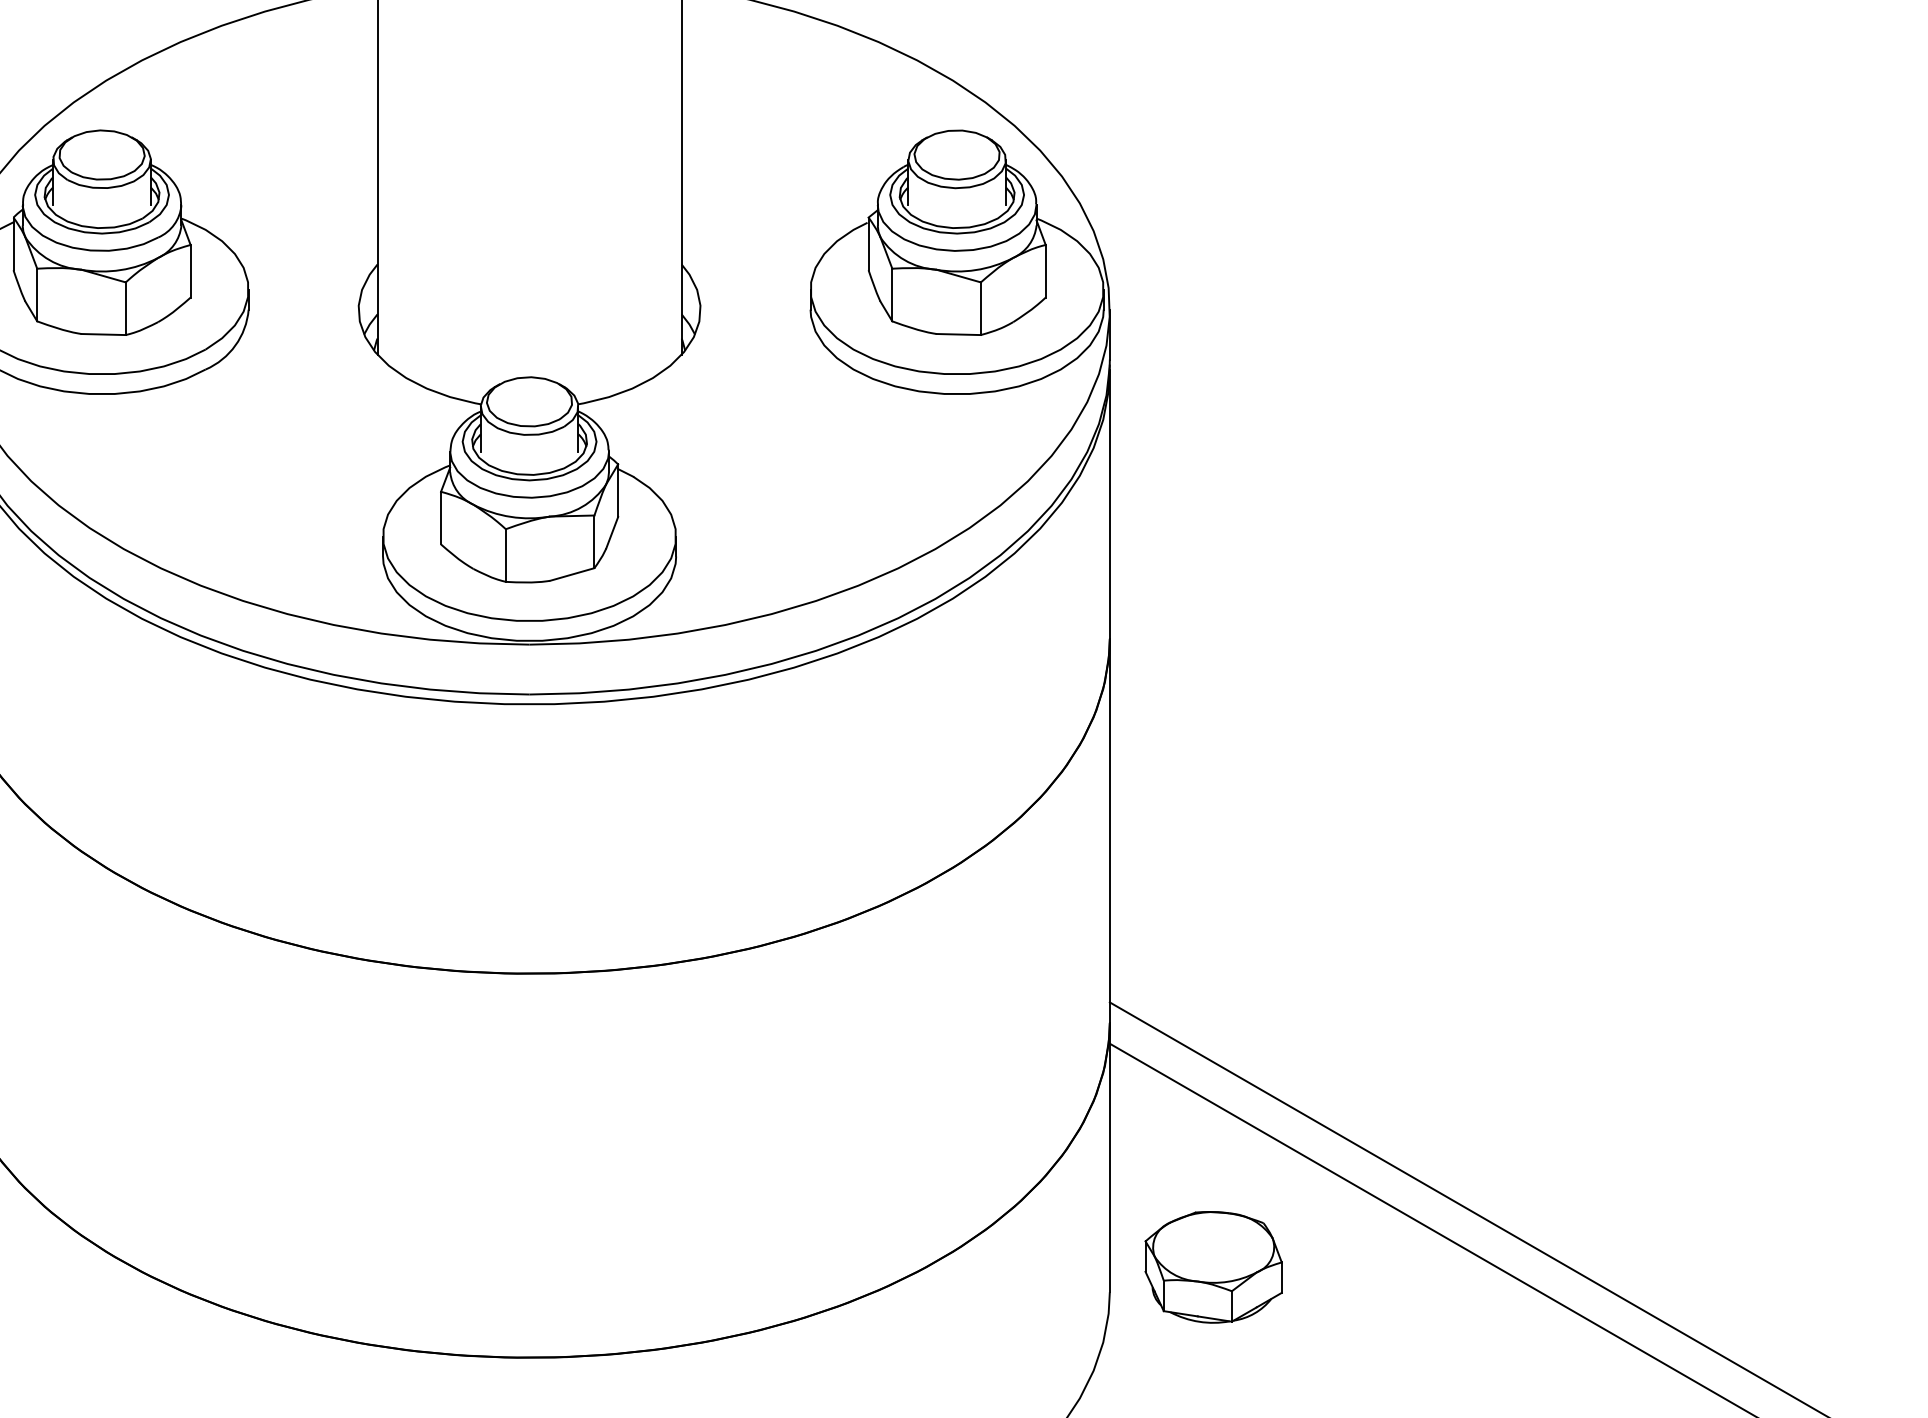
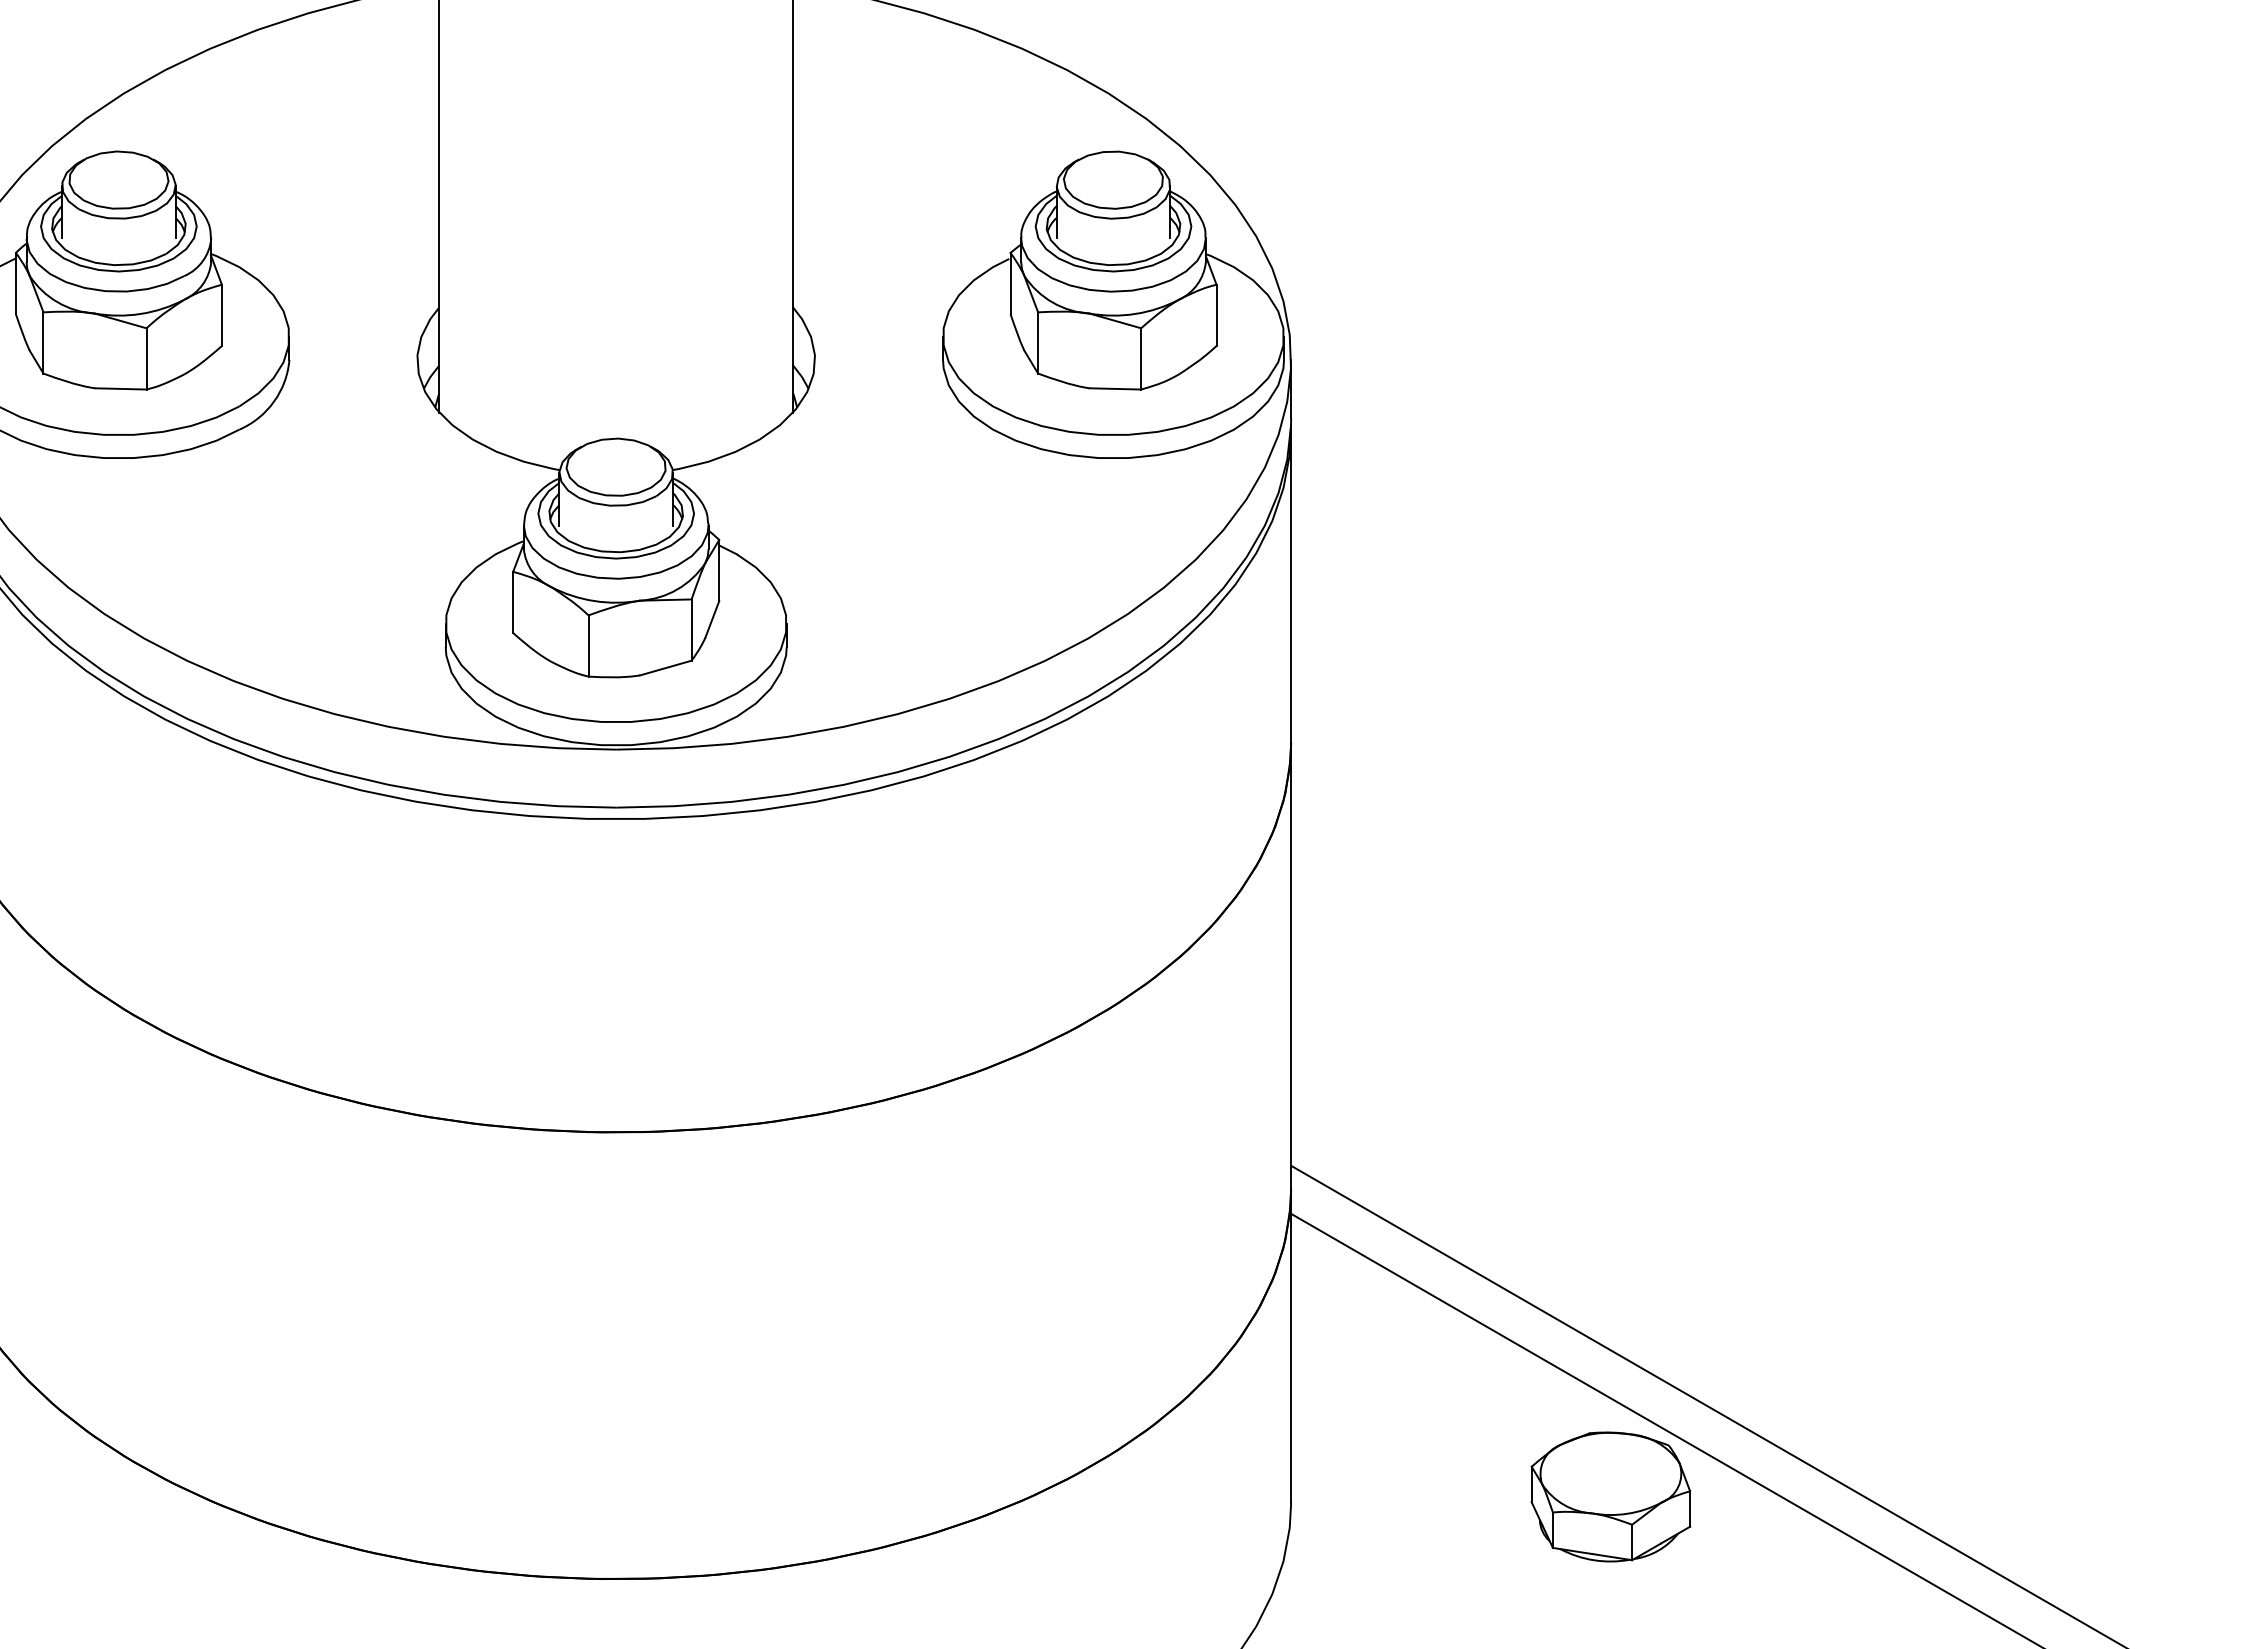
part: (1213, 1266) -> (1610, 1496), moved

